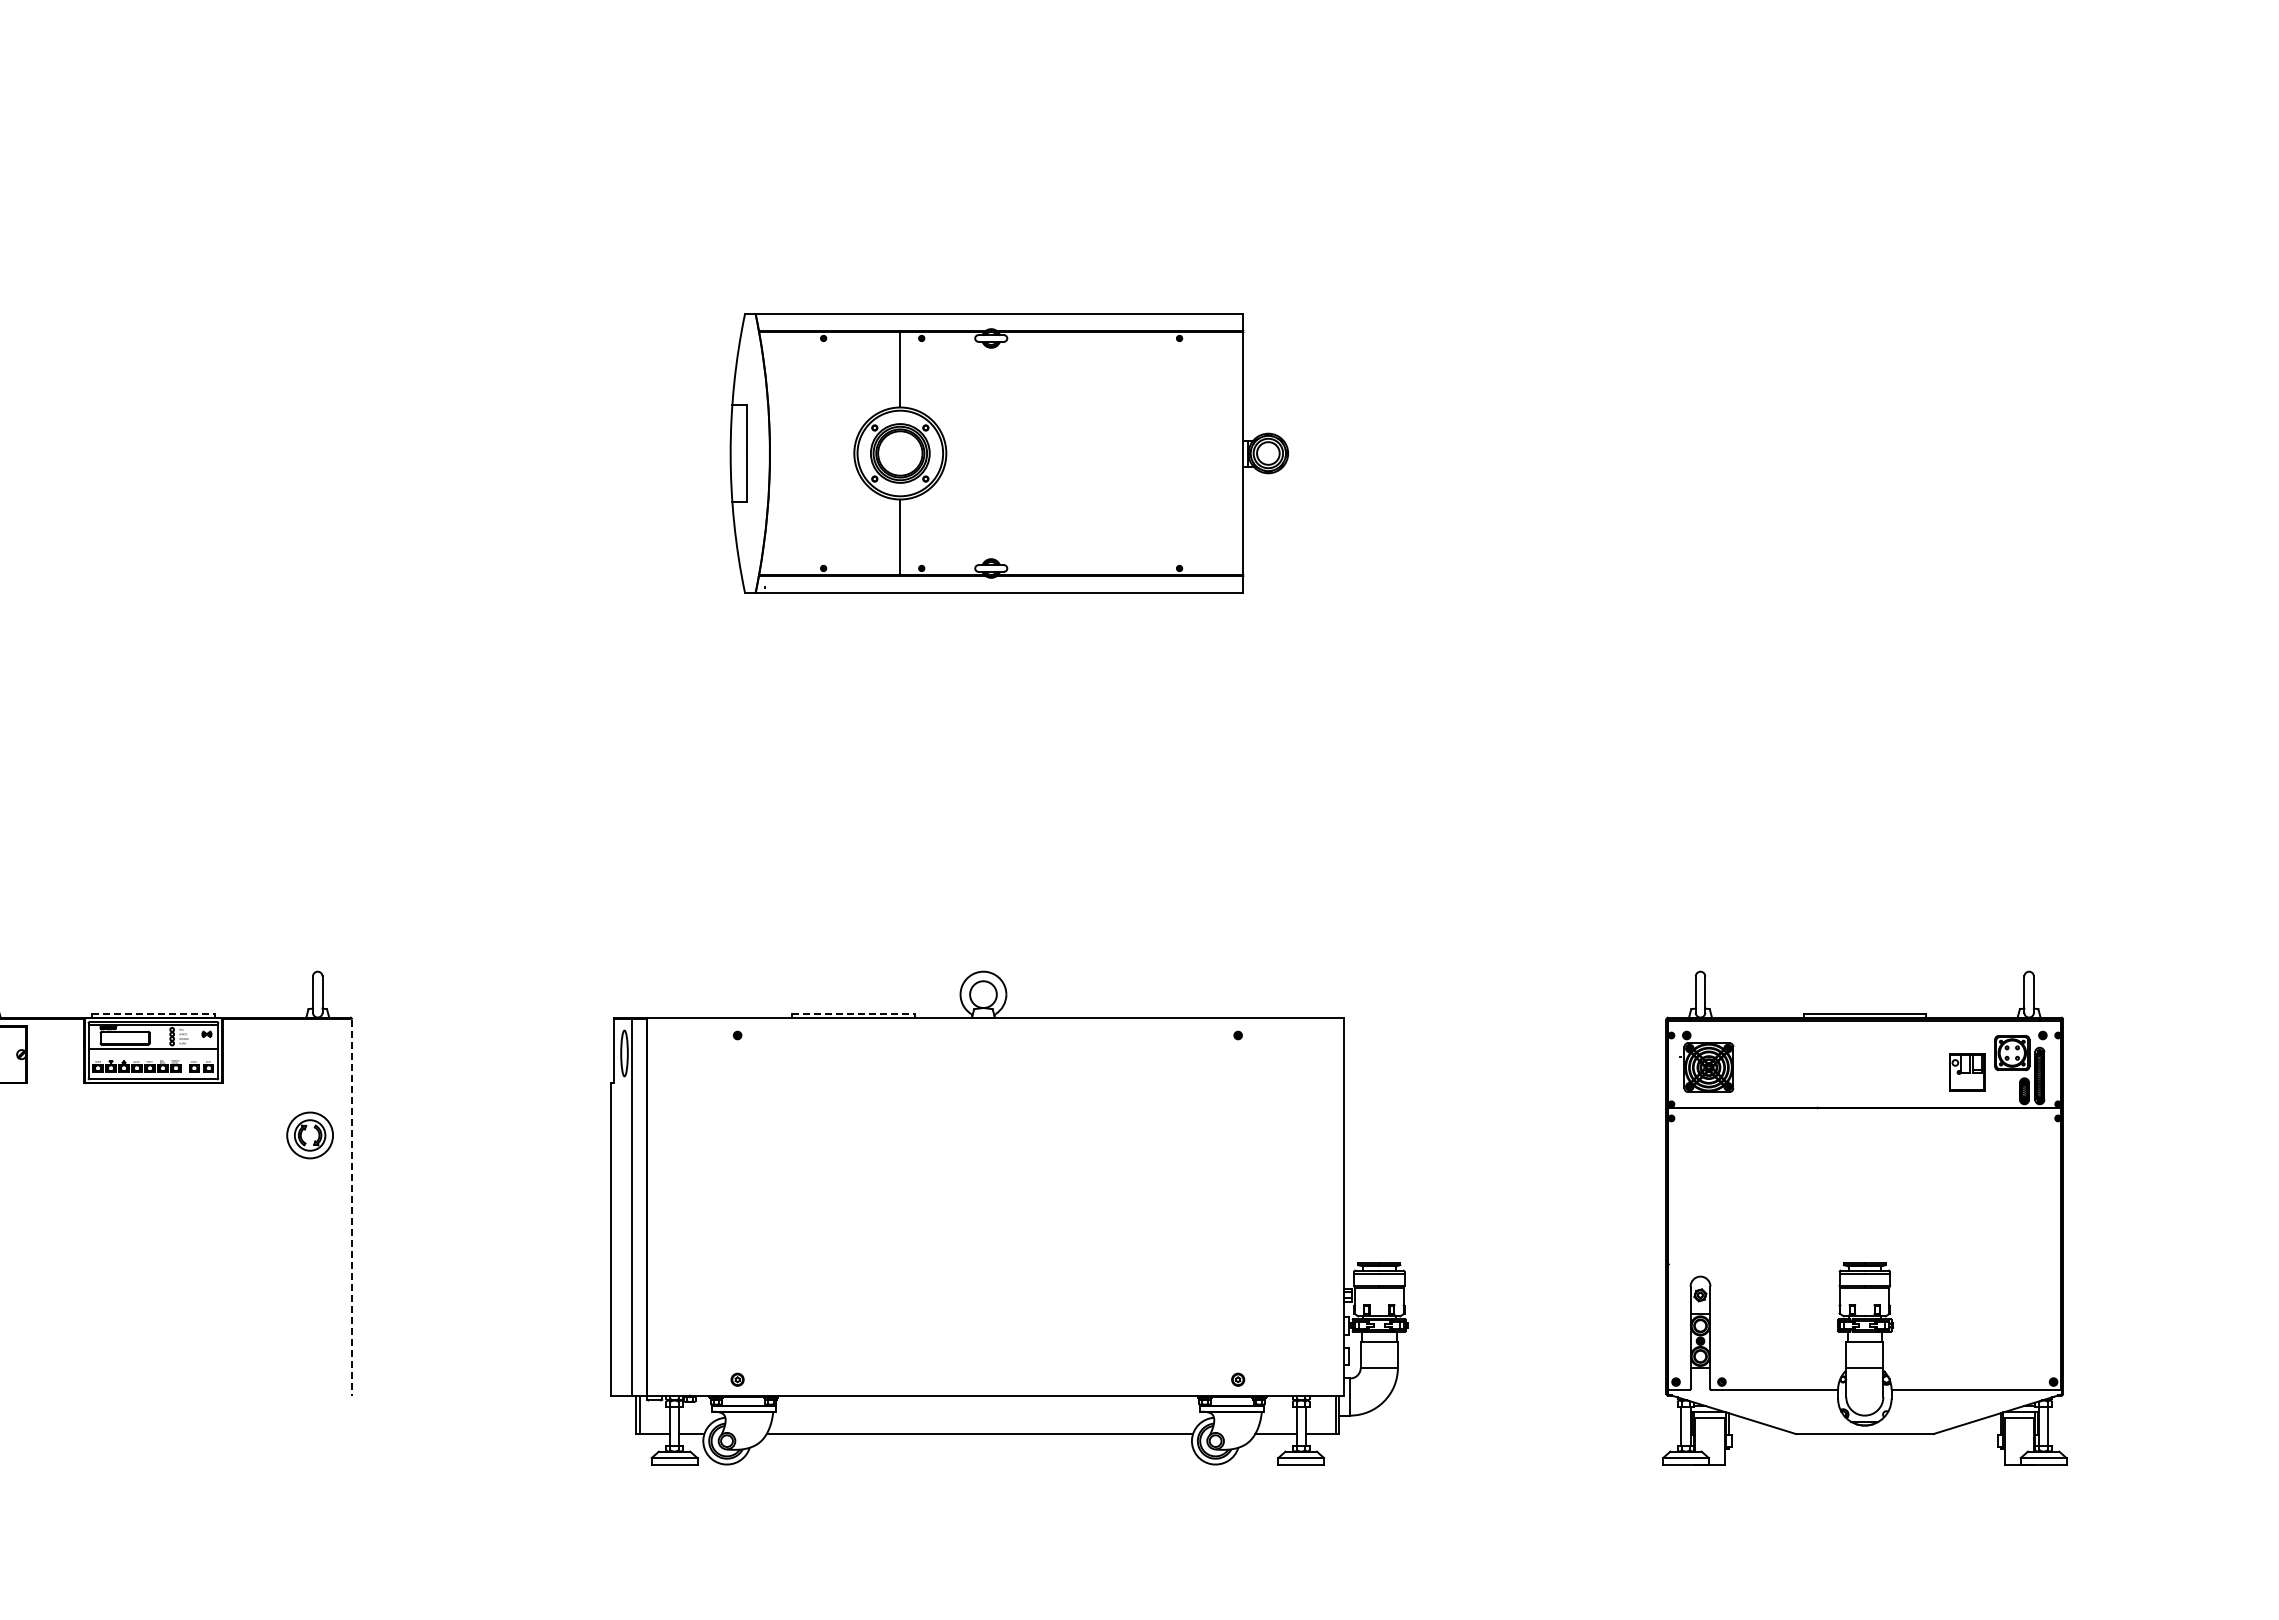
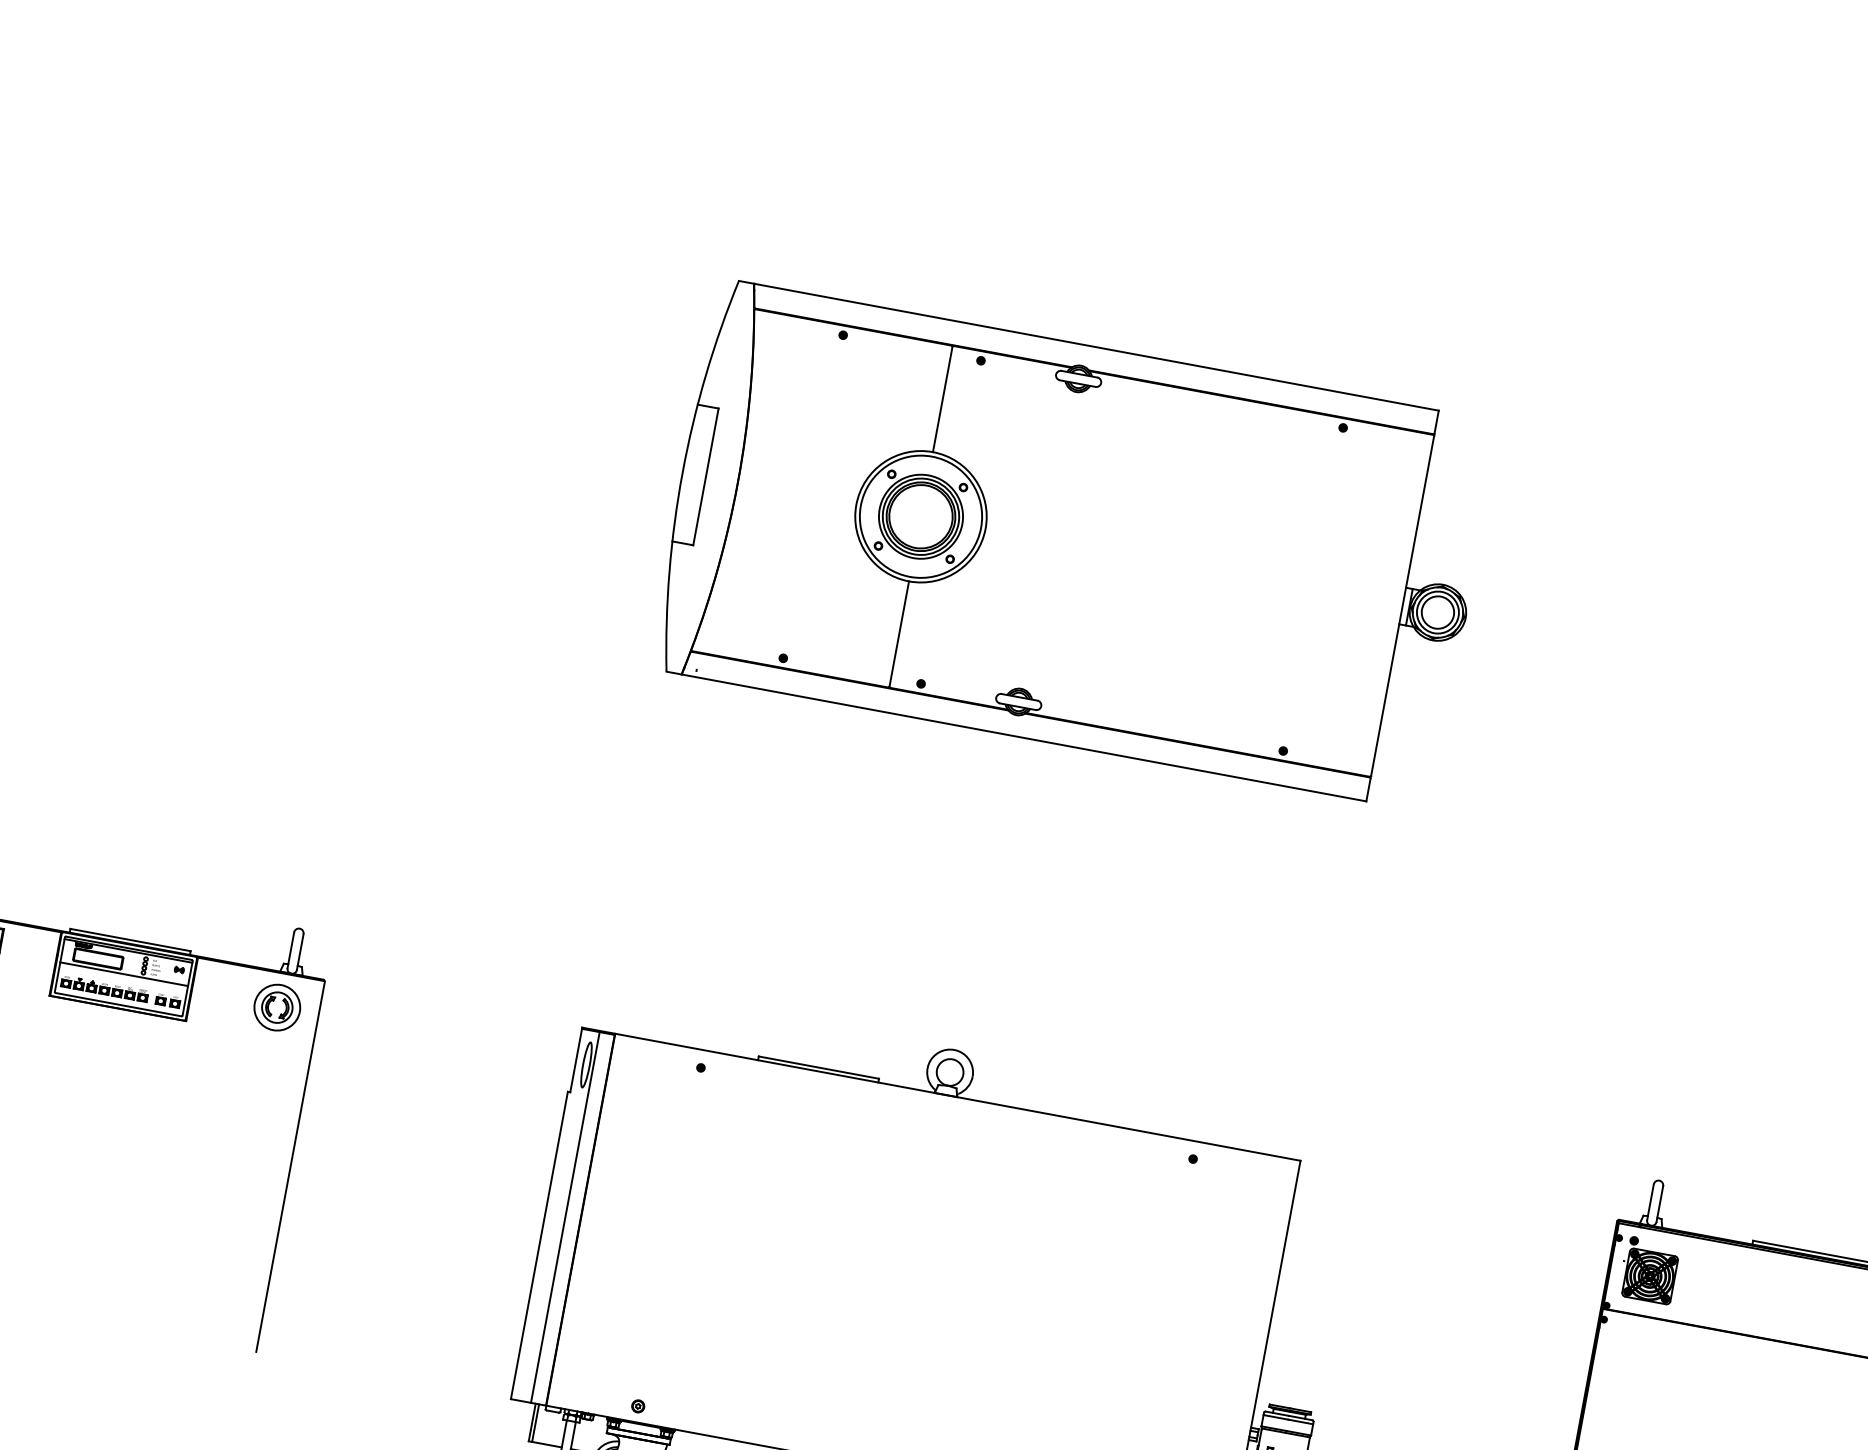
part: (1009, 453) -> (1074, 545), size x1.43
line: (153, 1013) -> (130, 939), dashed -> solid
line: (854, 1013) -> (819, 1067), dashed -> solid
part: (309, 1135) -> (276, 1007), moved
line: (352, 1208) -> (290, 1167), dashed -> solid

